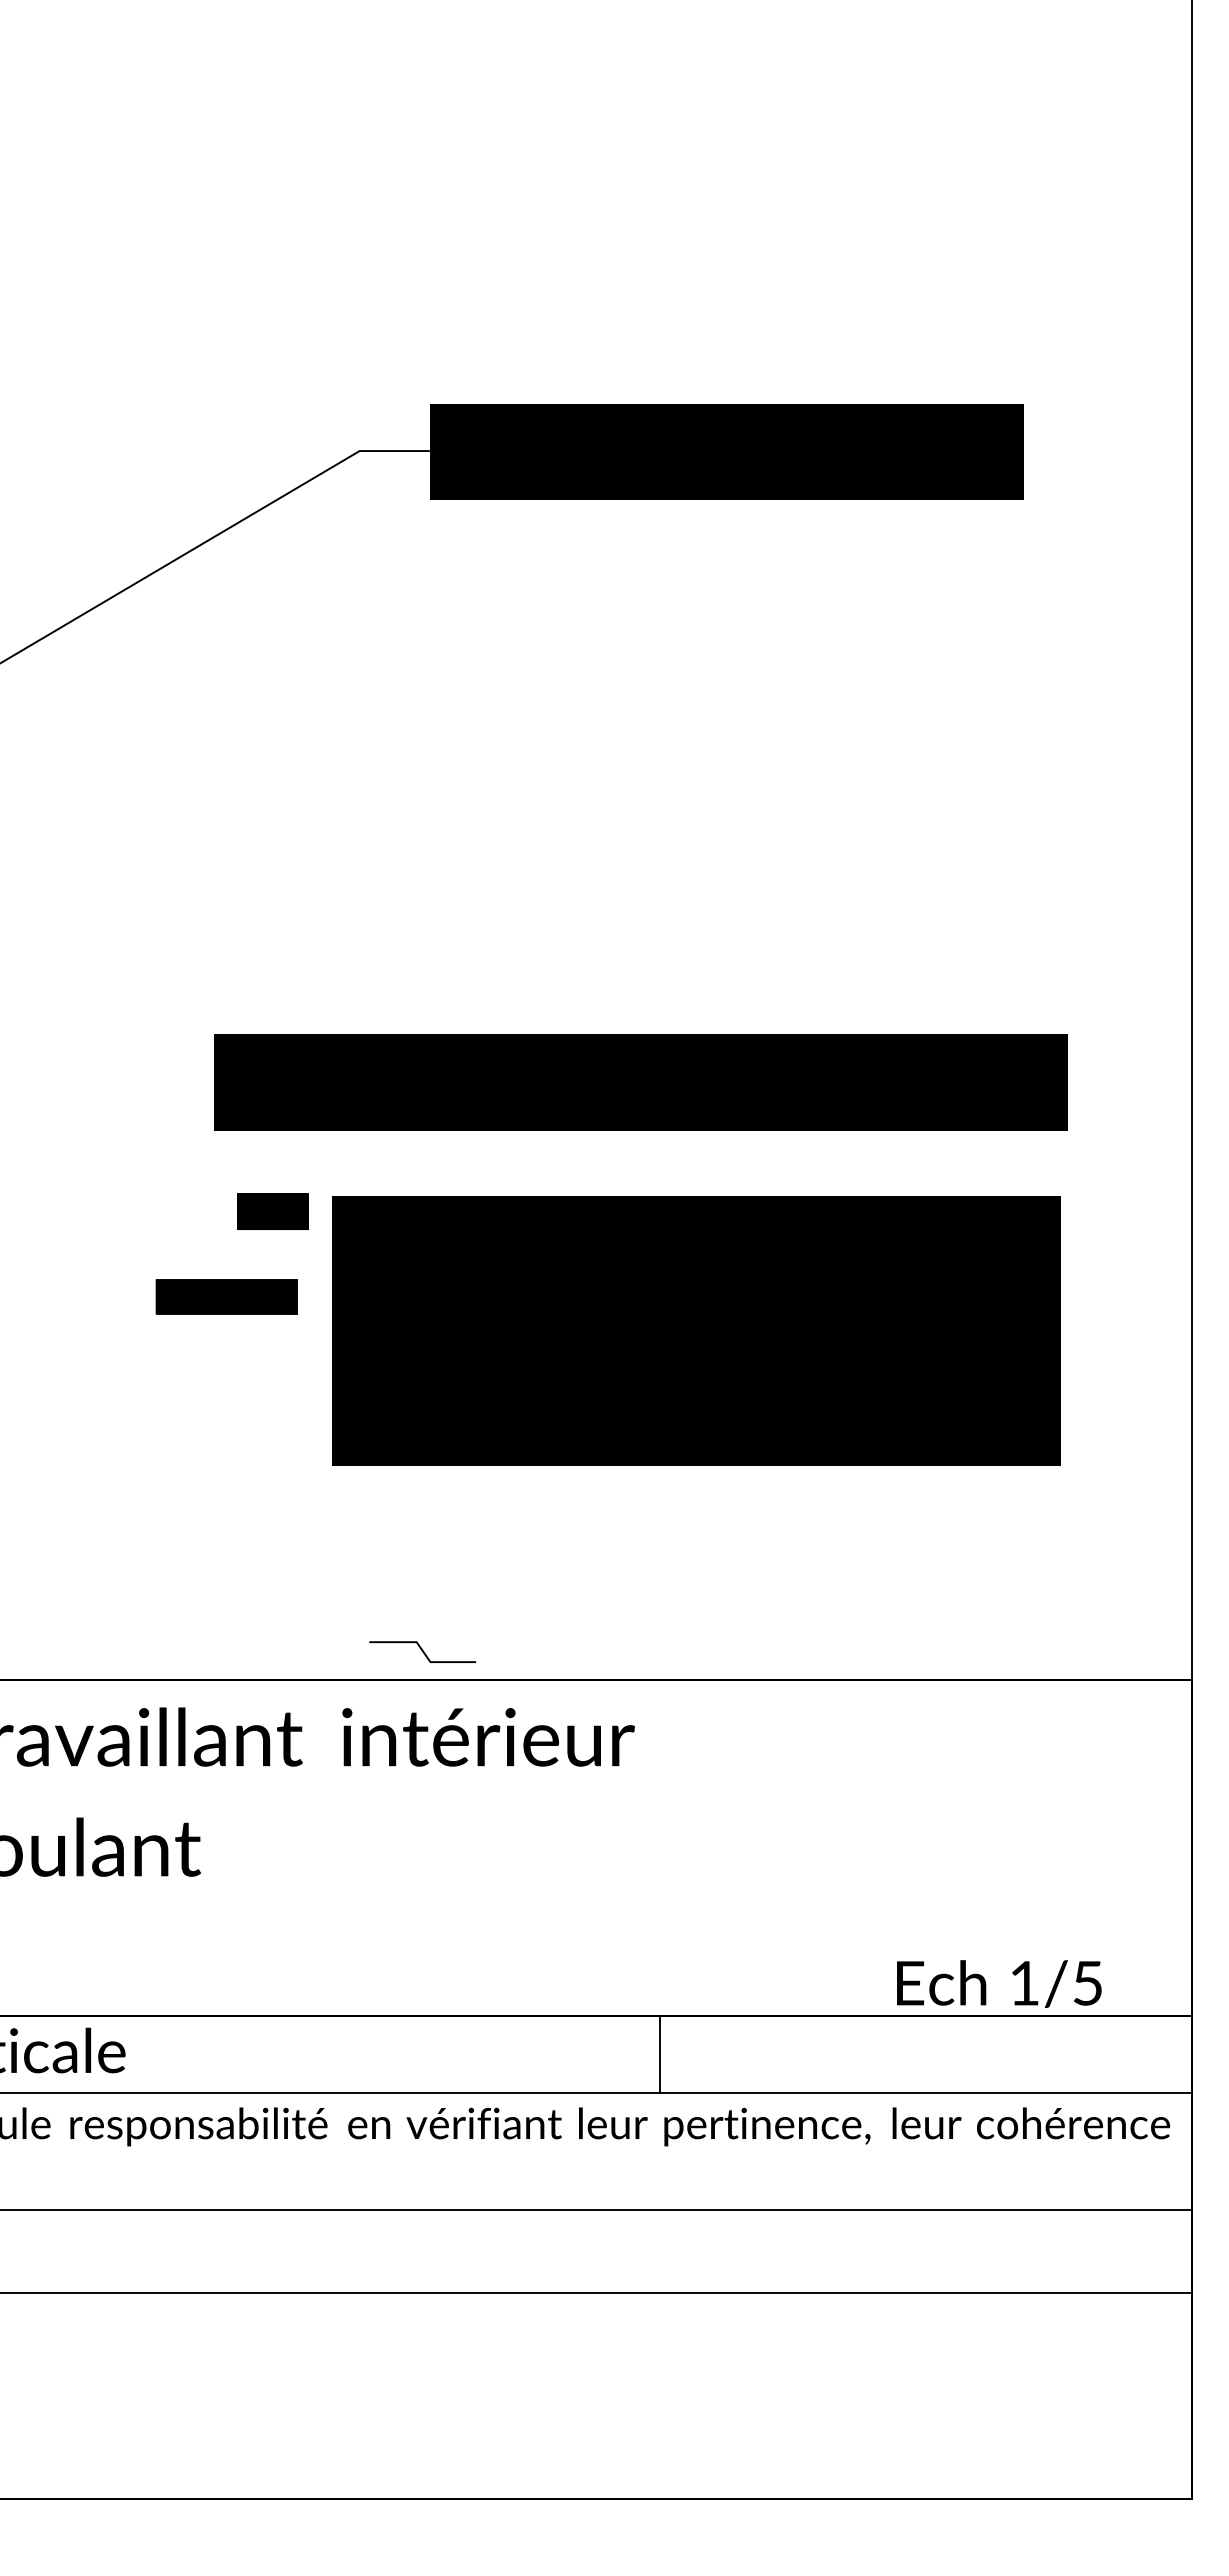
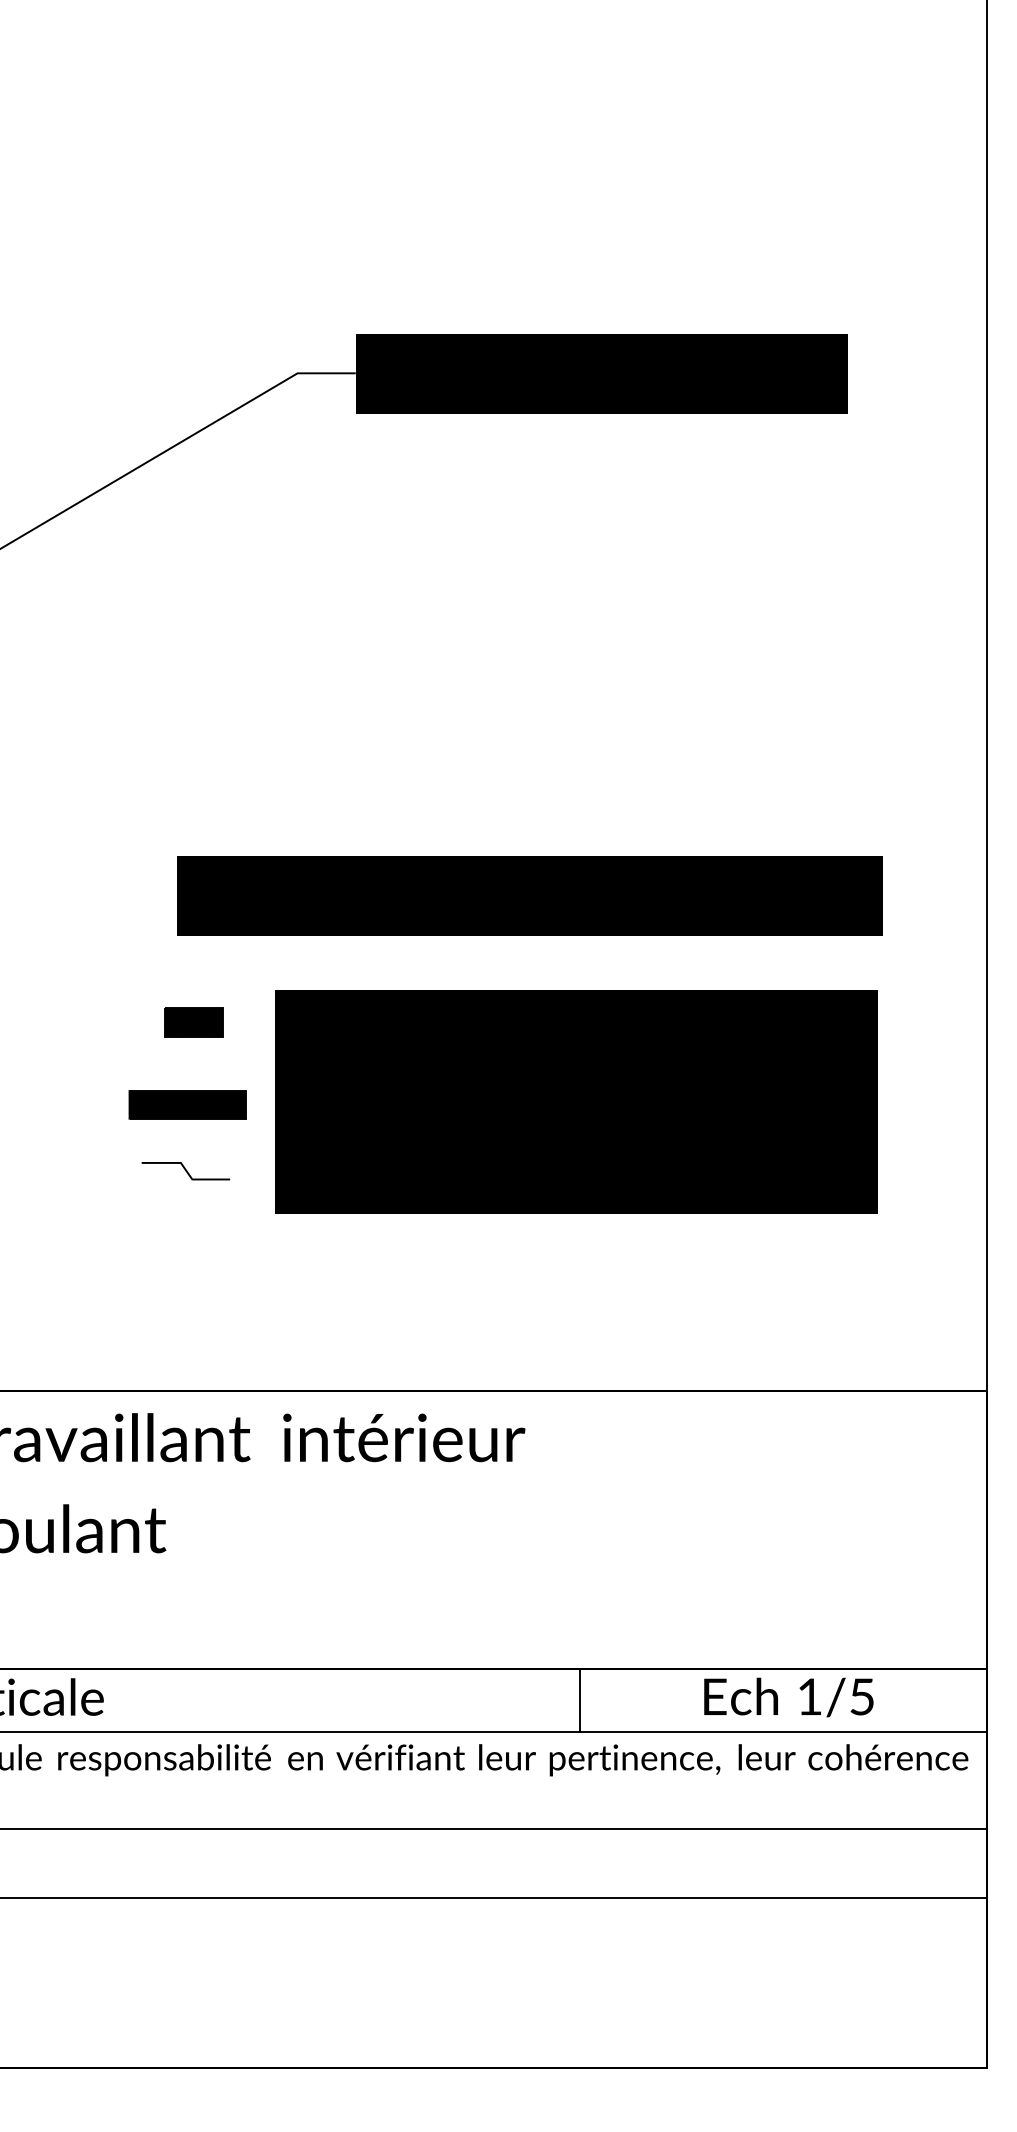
part: (272, 1211) -> (193, 1022), moved
part: (226, 1296) -> (187, 1104), moved
line: (422, 1651) -> (185, 1170), moved
text: (999, 1983) -> (789, 1697), moved
line: (660, 2054) -> (580, 1700), moved

